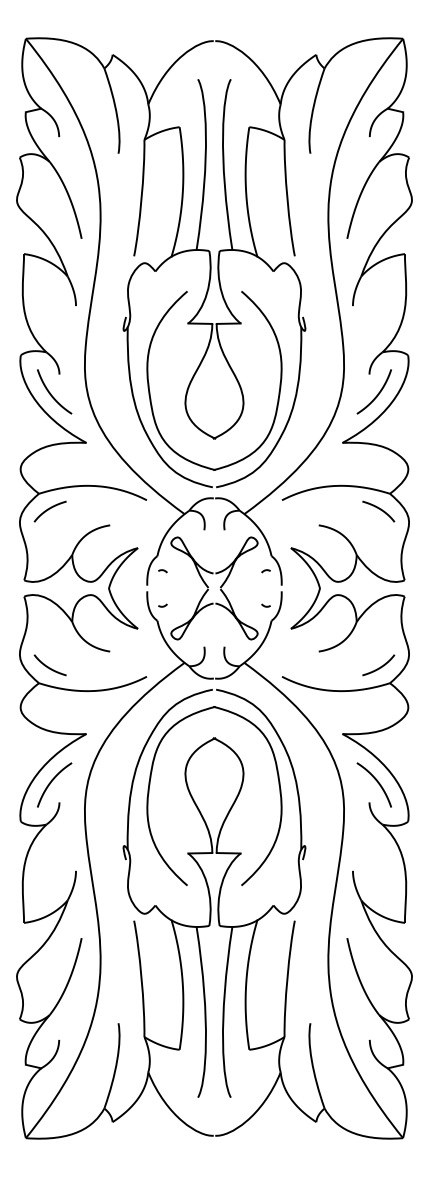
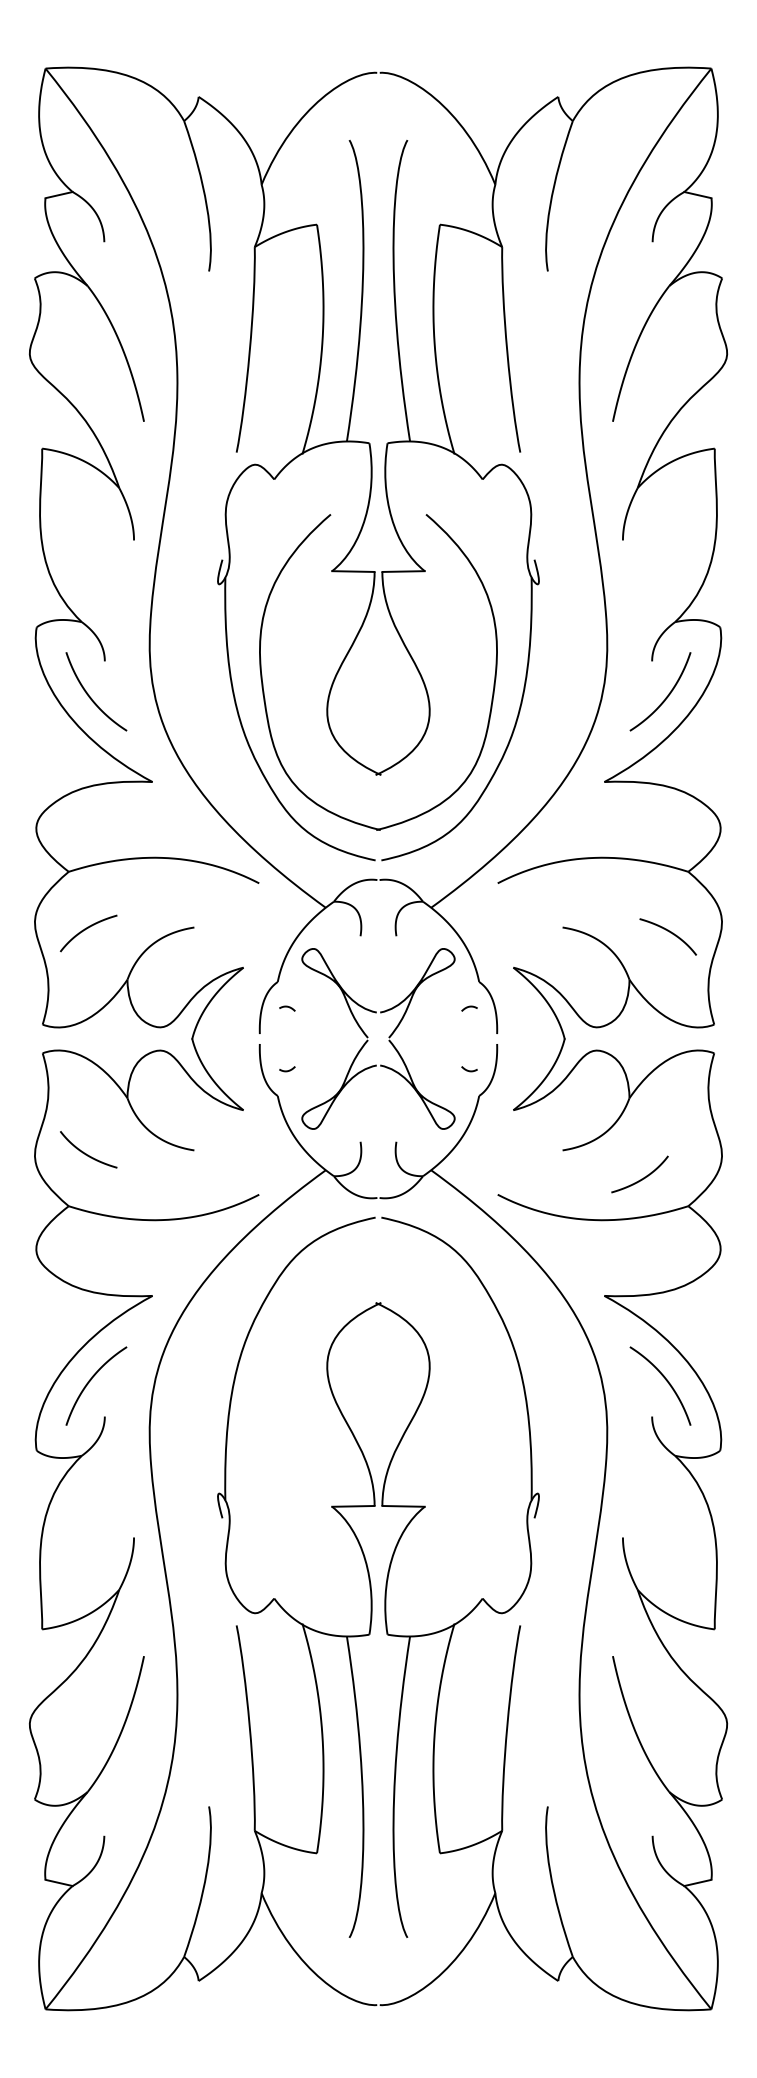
curve: (378, 509) -> (668, 933), moved
curve: (48, 510) -> (85, 931), moved
curve: (48, 666) -> (85, 1151), moved
curve: (378, 667) -> (639, 1178), moved
part: (150, 785) -> (265, 1386), removed

